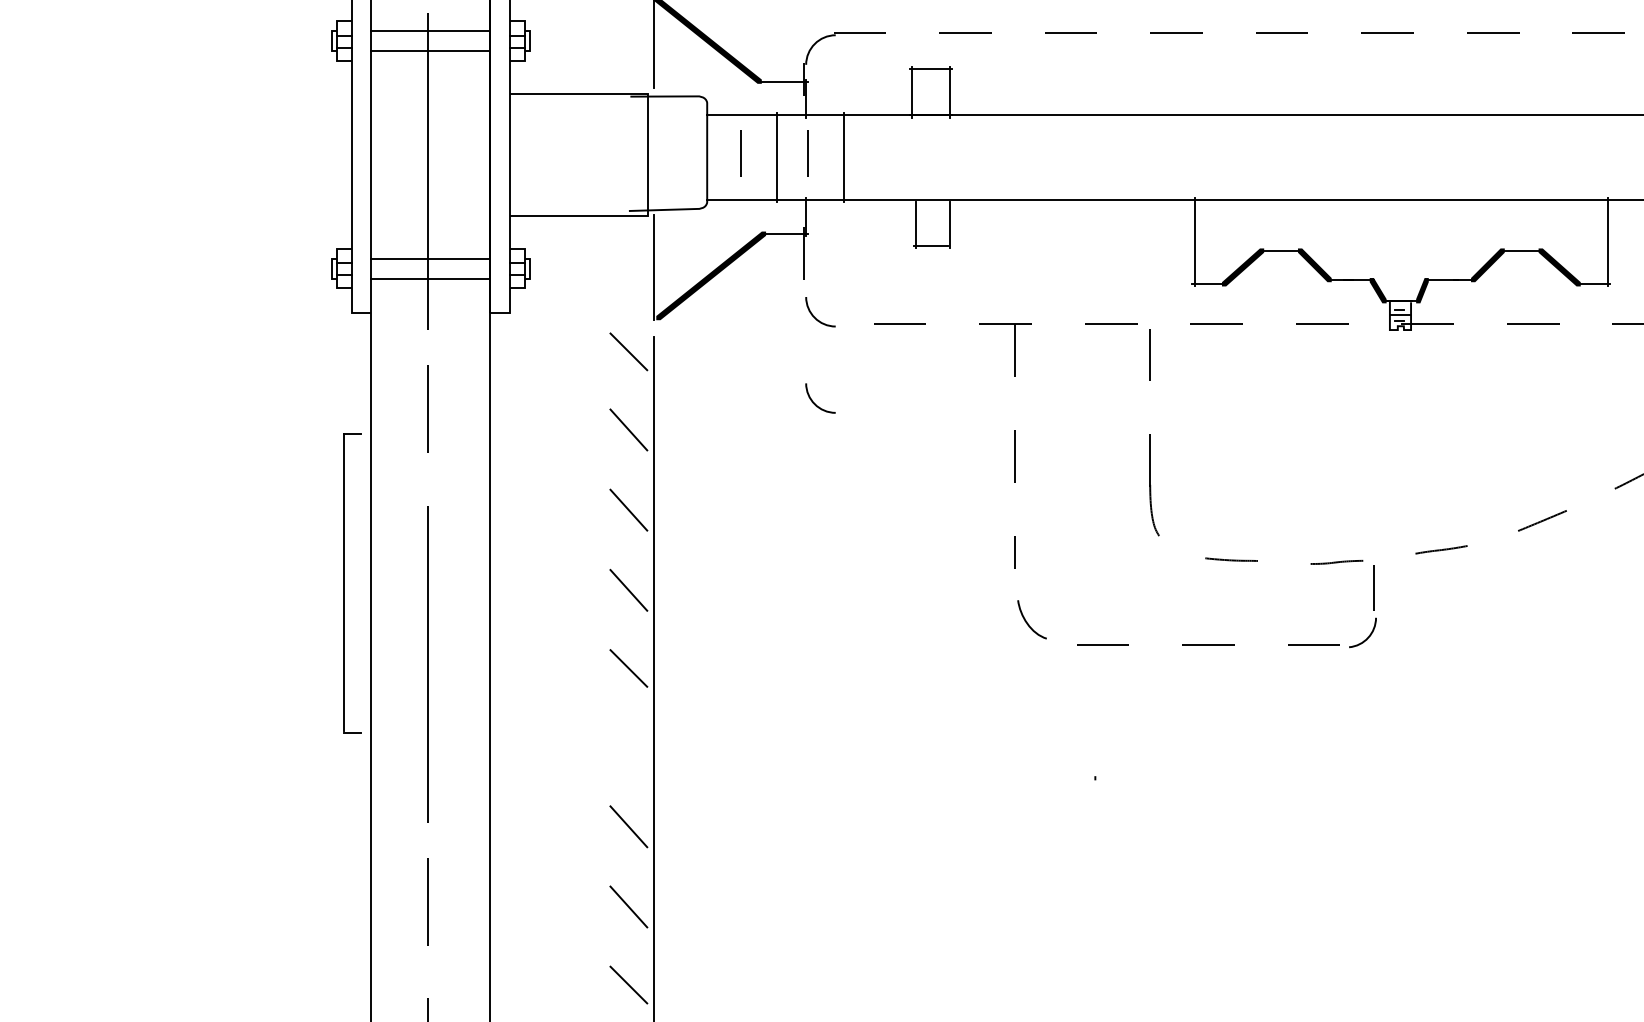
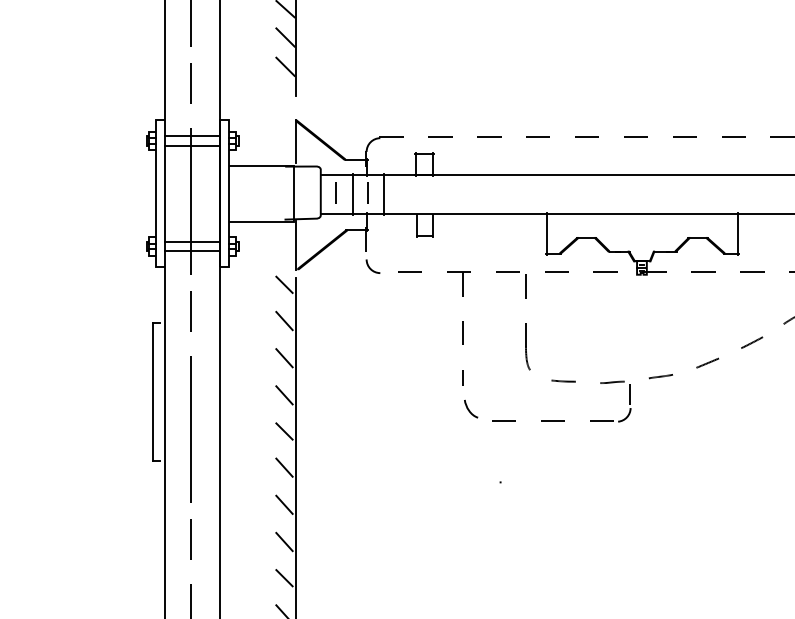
curve: (814, 400) -> (370, 307), removed
line: (628, 746) -> (284, 467), added

